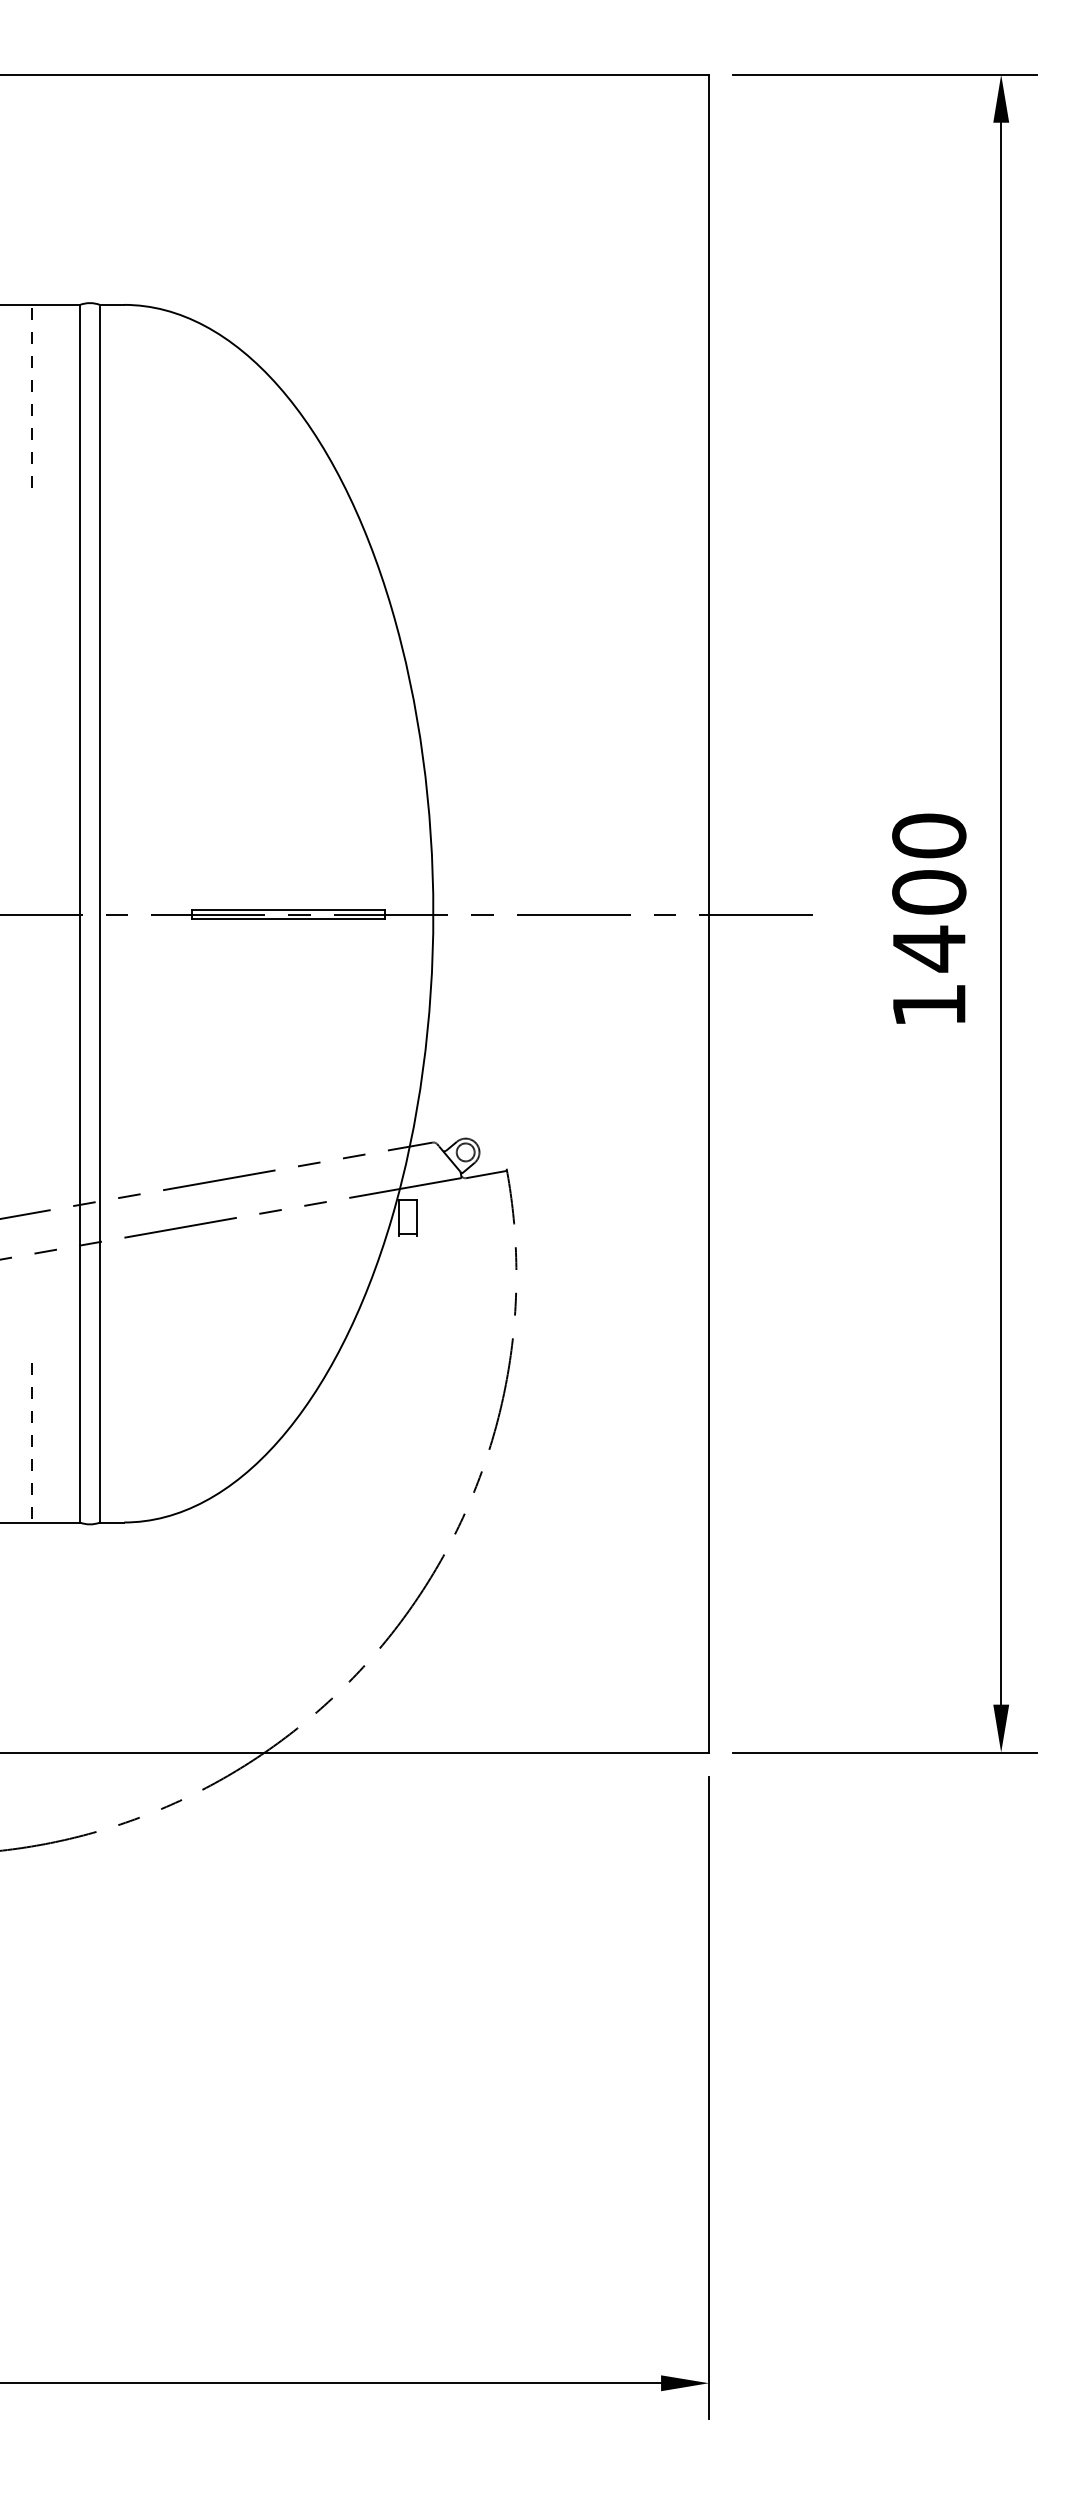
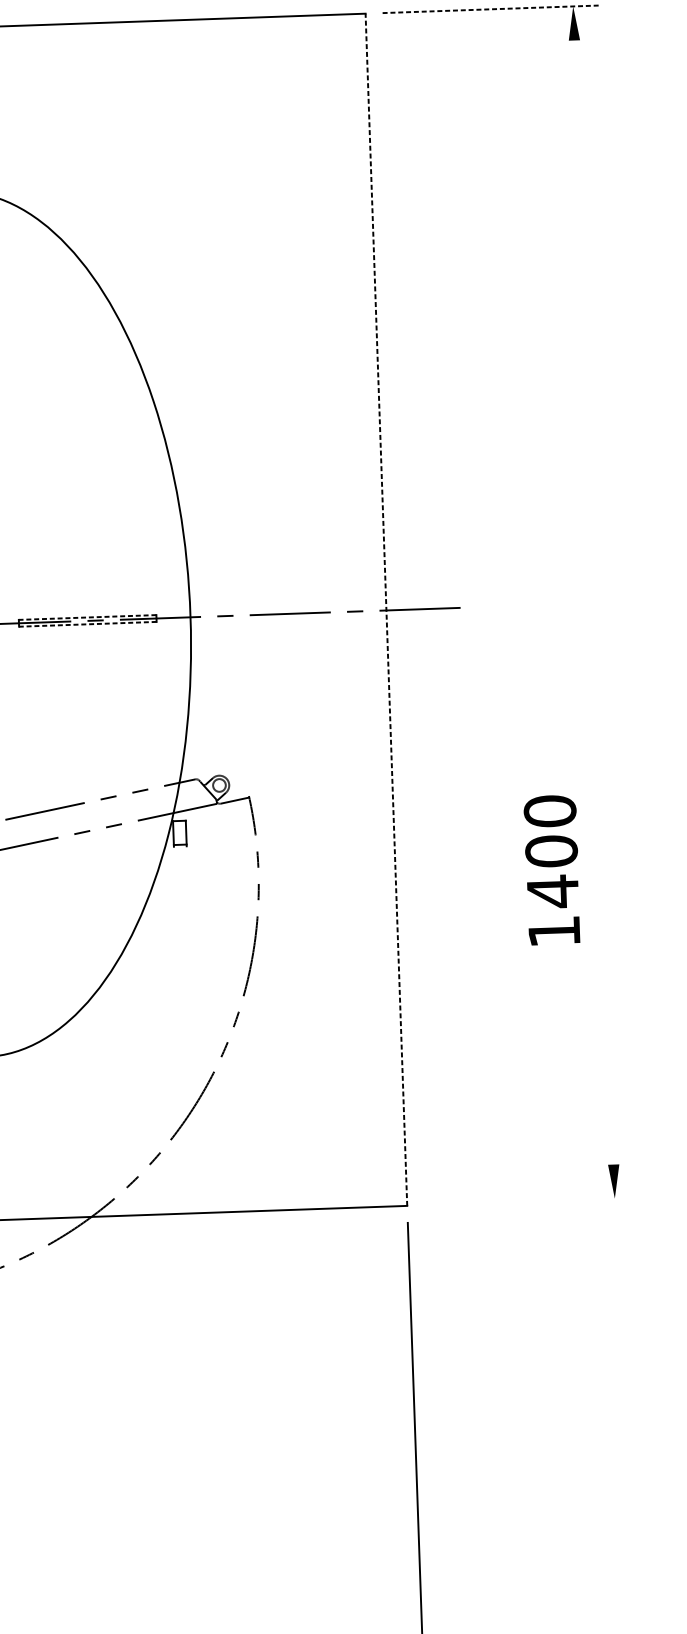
line: (885, 74) -> (491, 9), solid -> dashed
line: (288, 909) -> (87, 617), solid -> dashed
line: (709, 913) -> (386, 609), solid -> dashed
line: (1001, 913) -> (594, 602), removed
text: (929, 918) -> (552, 869), moved
line: (288, 919) -> (87, 624), solid -> dashed
line: (884, 1752) -> (531, 1201), removed

